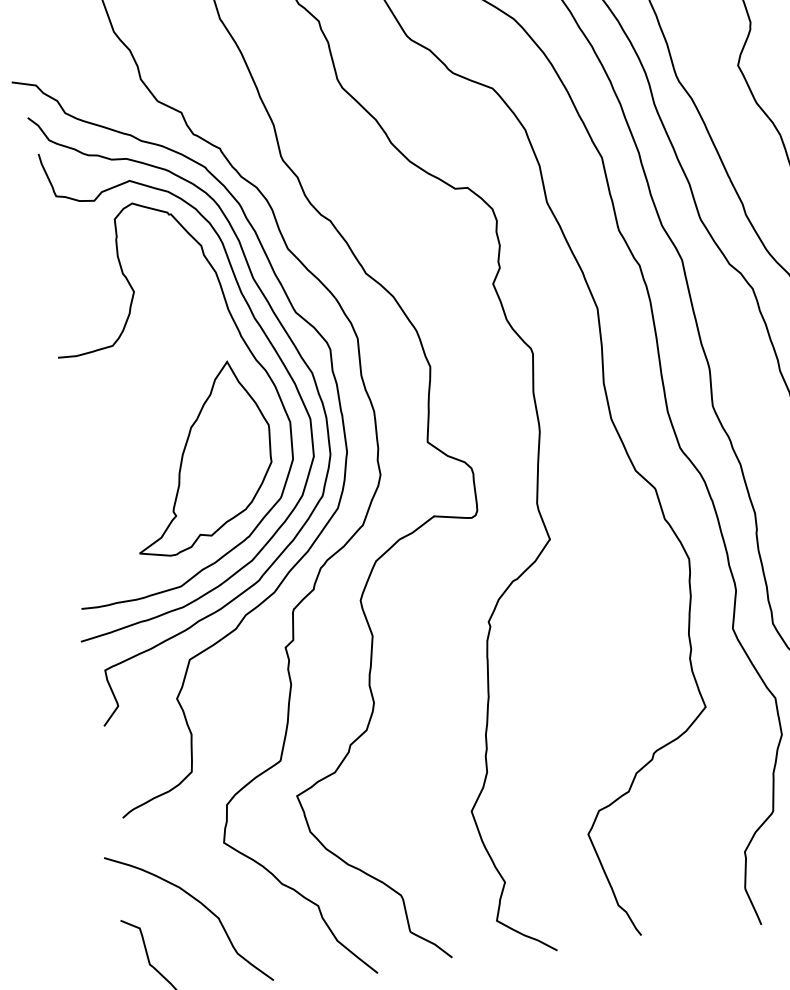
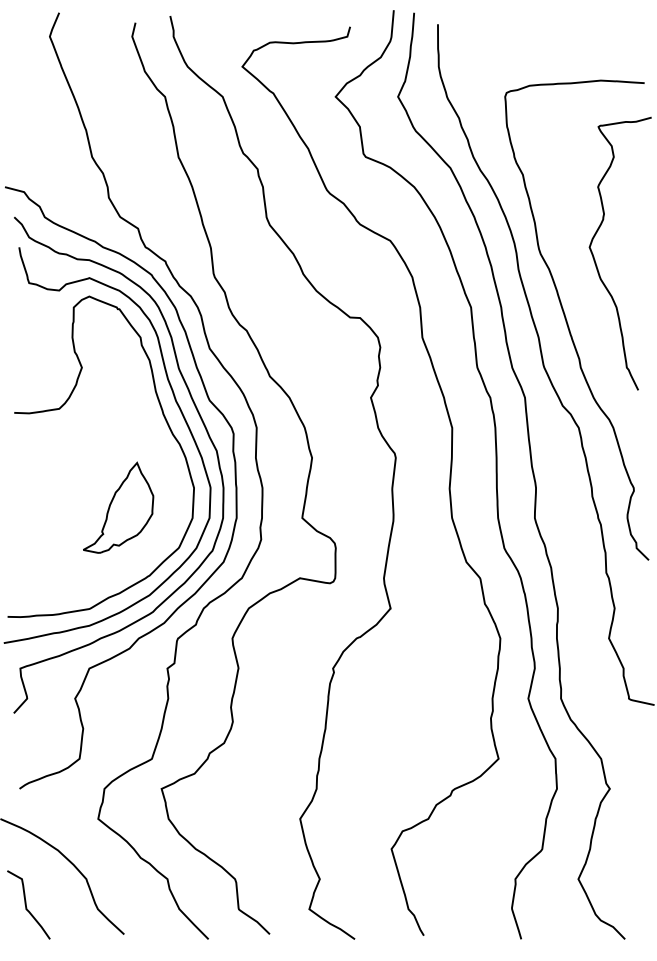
part: (200, 457) -> (118, 507), size x0.6

